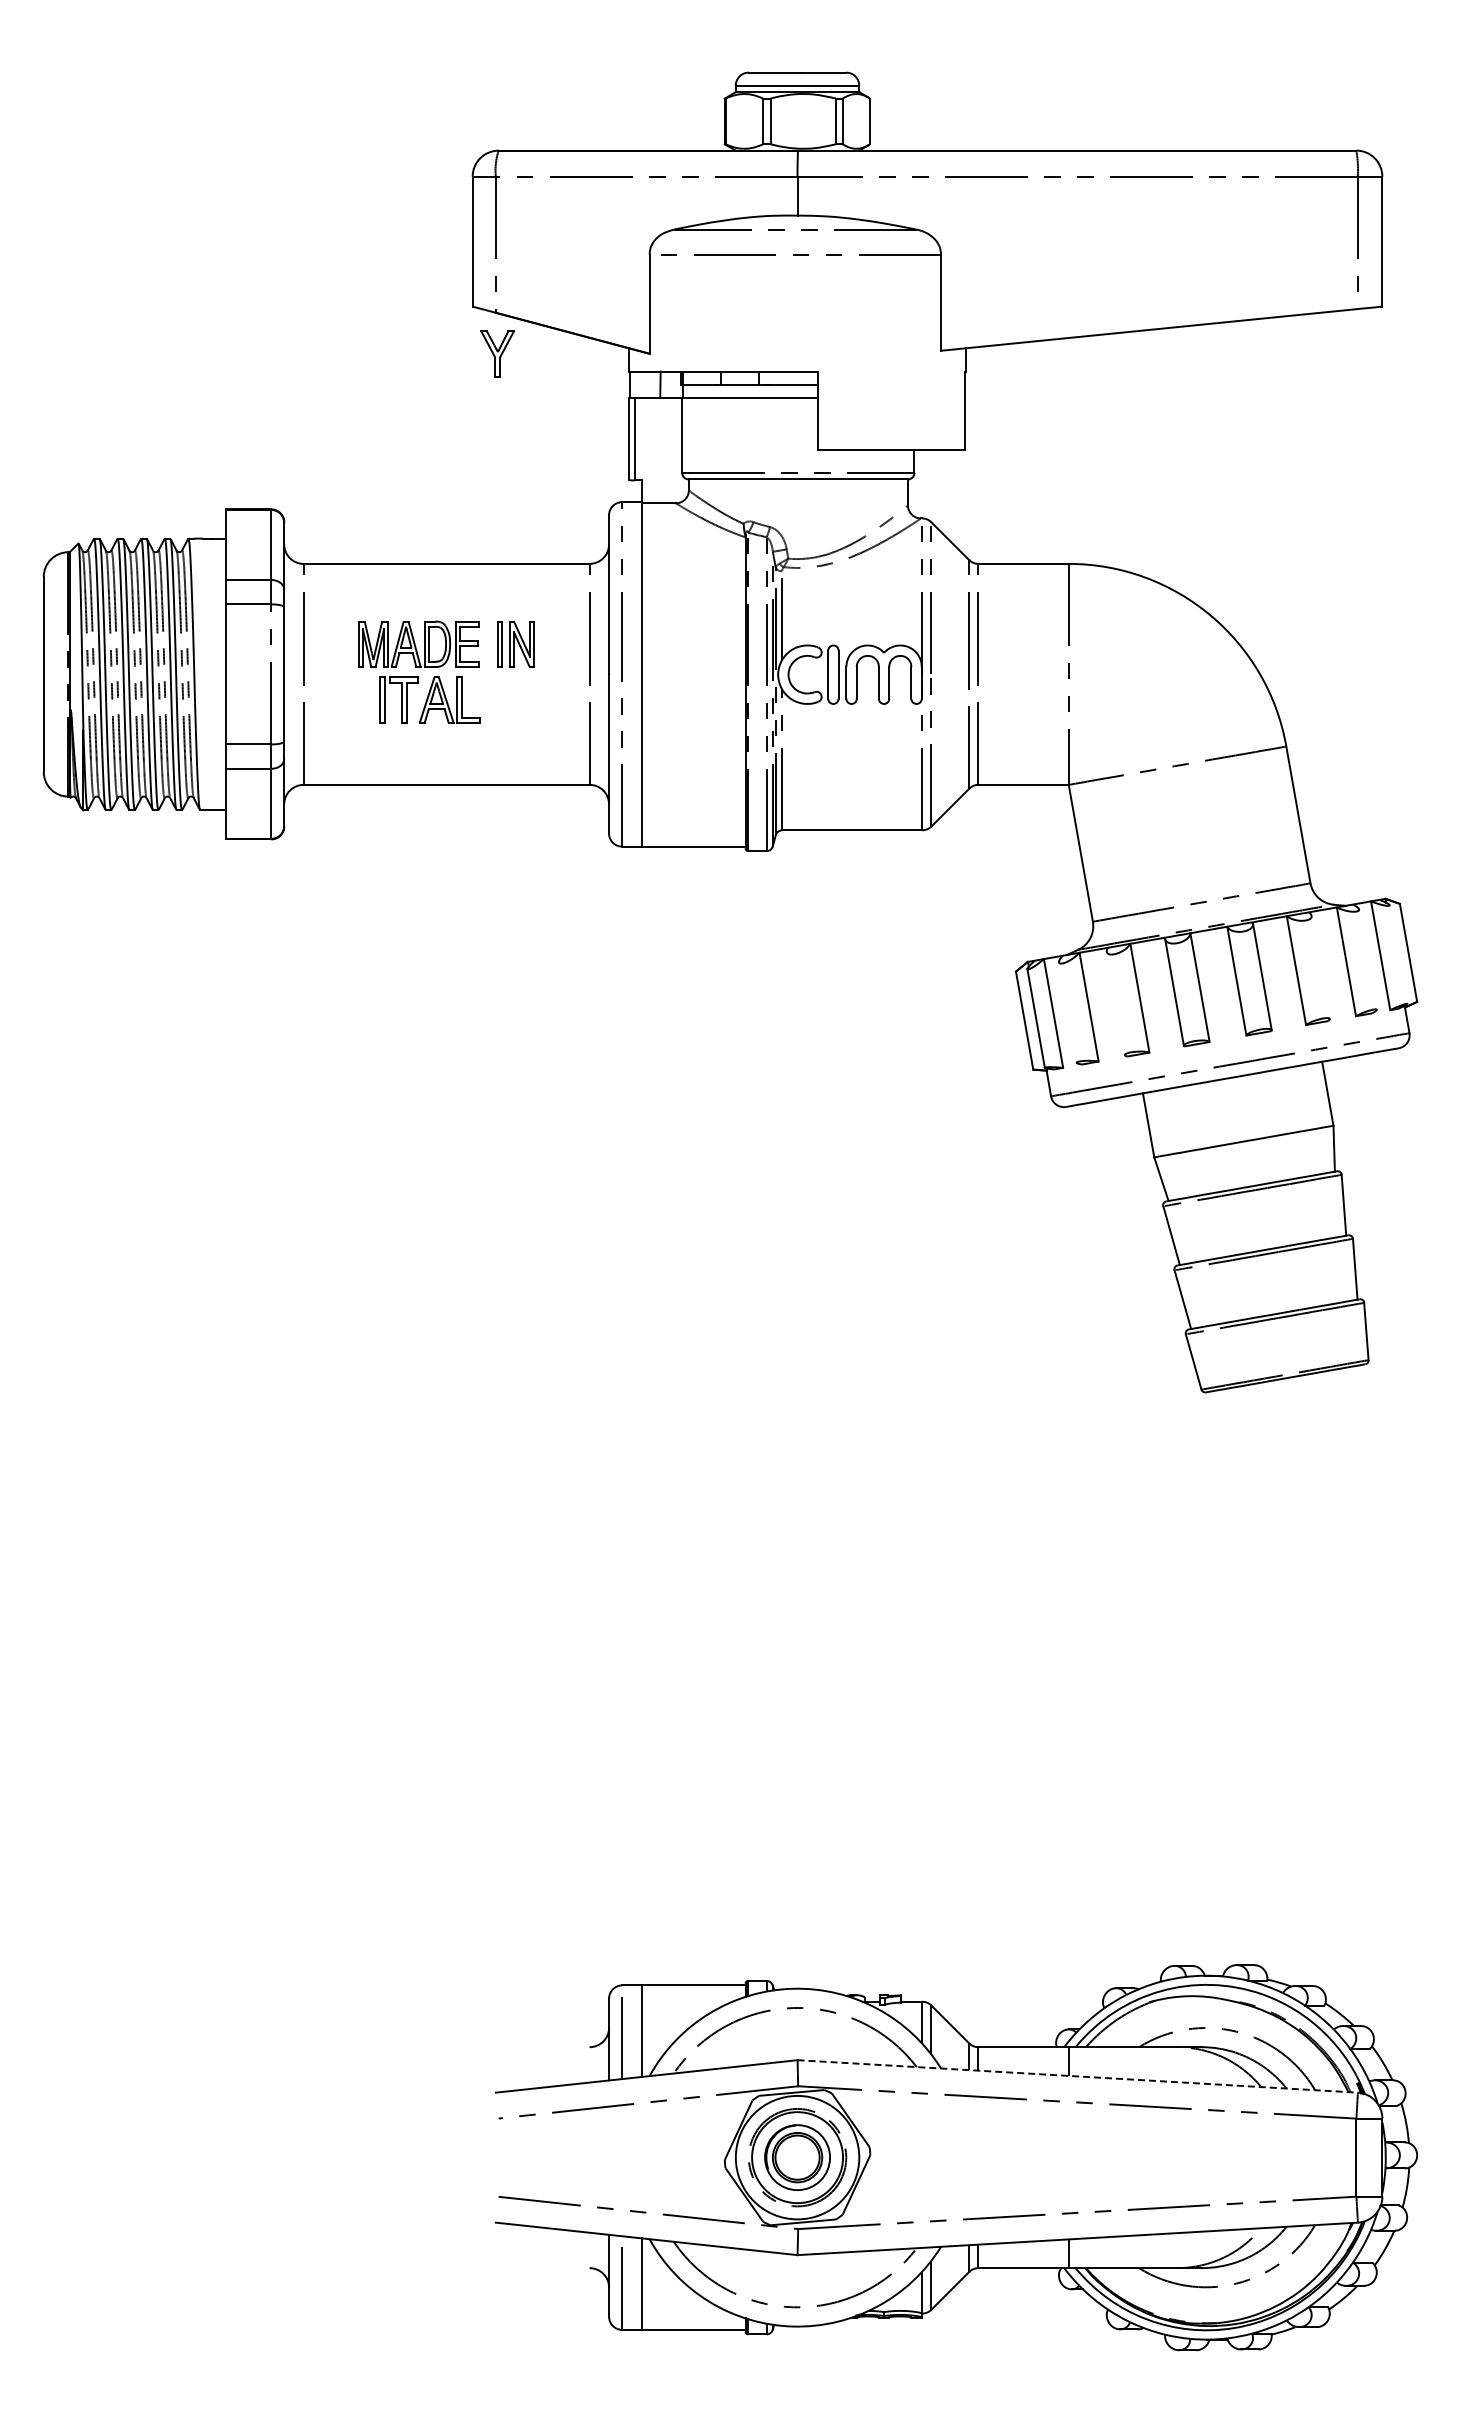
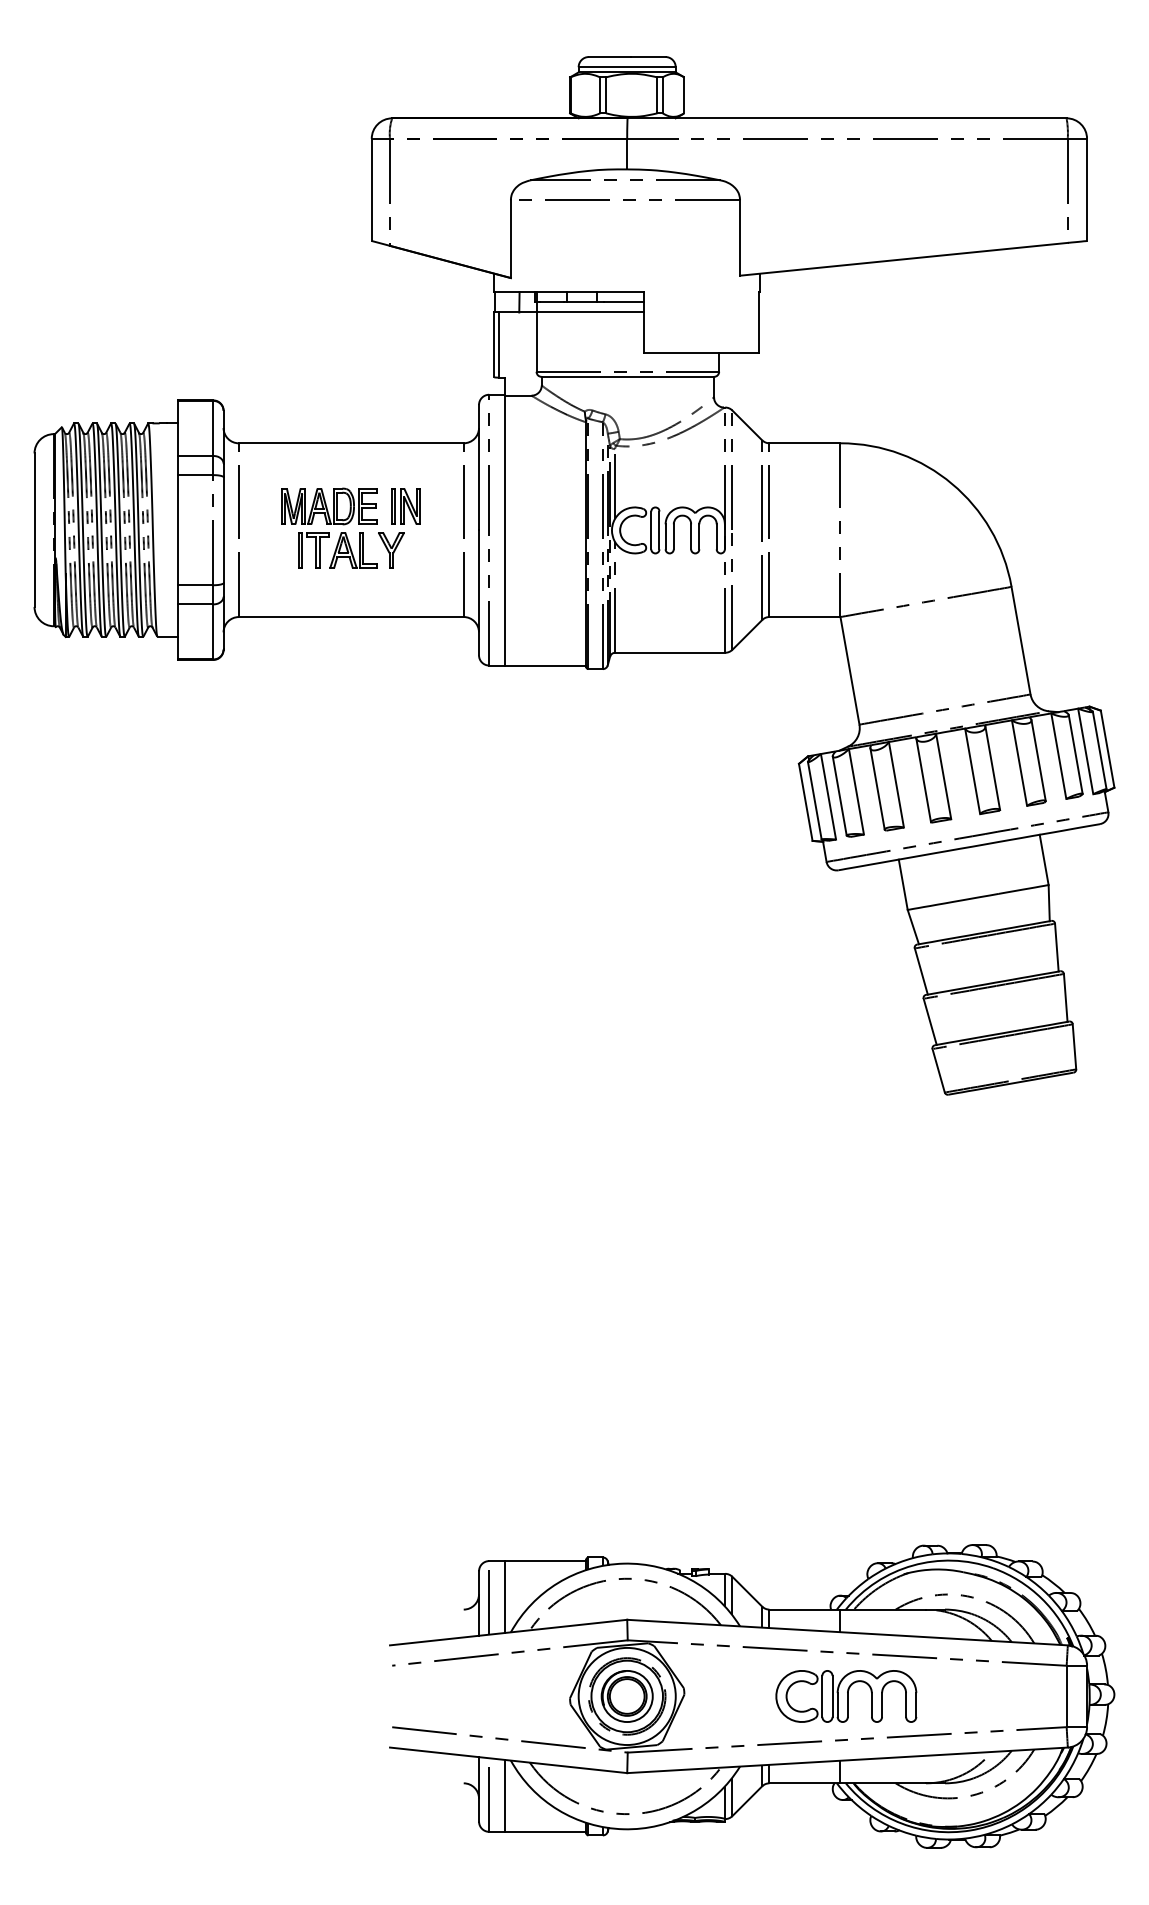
part: (497, 353) -> (391, 549), moved
line: (1398, 954) -> (1099, 750), added
line: (1367, 959) -> (1075, 754), added
line: (1320, 966) -> (1038, 759), added
line: (1115, 1003) -> (877, 788), added
line: (1067, 1012) -> (839, 796), added
line: (1077, 2076) -> (847, 1632), dashed -> solid
part: (1076, 2157) -> (846, 1696), added

